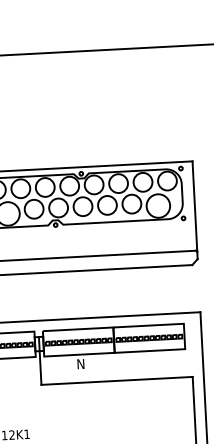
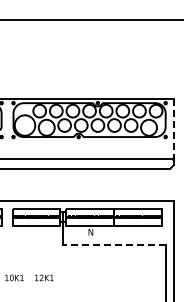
line: (194, 206) -> (173, 129), solid -> dashed
line: (116, 380) -> (114, 244), solid -> dashed

